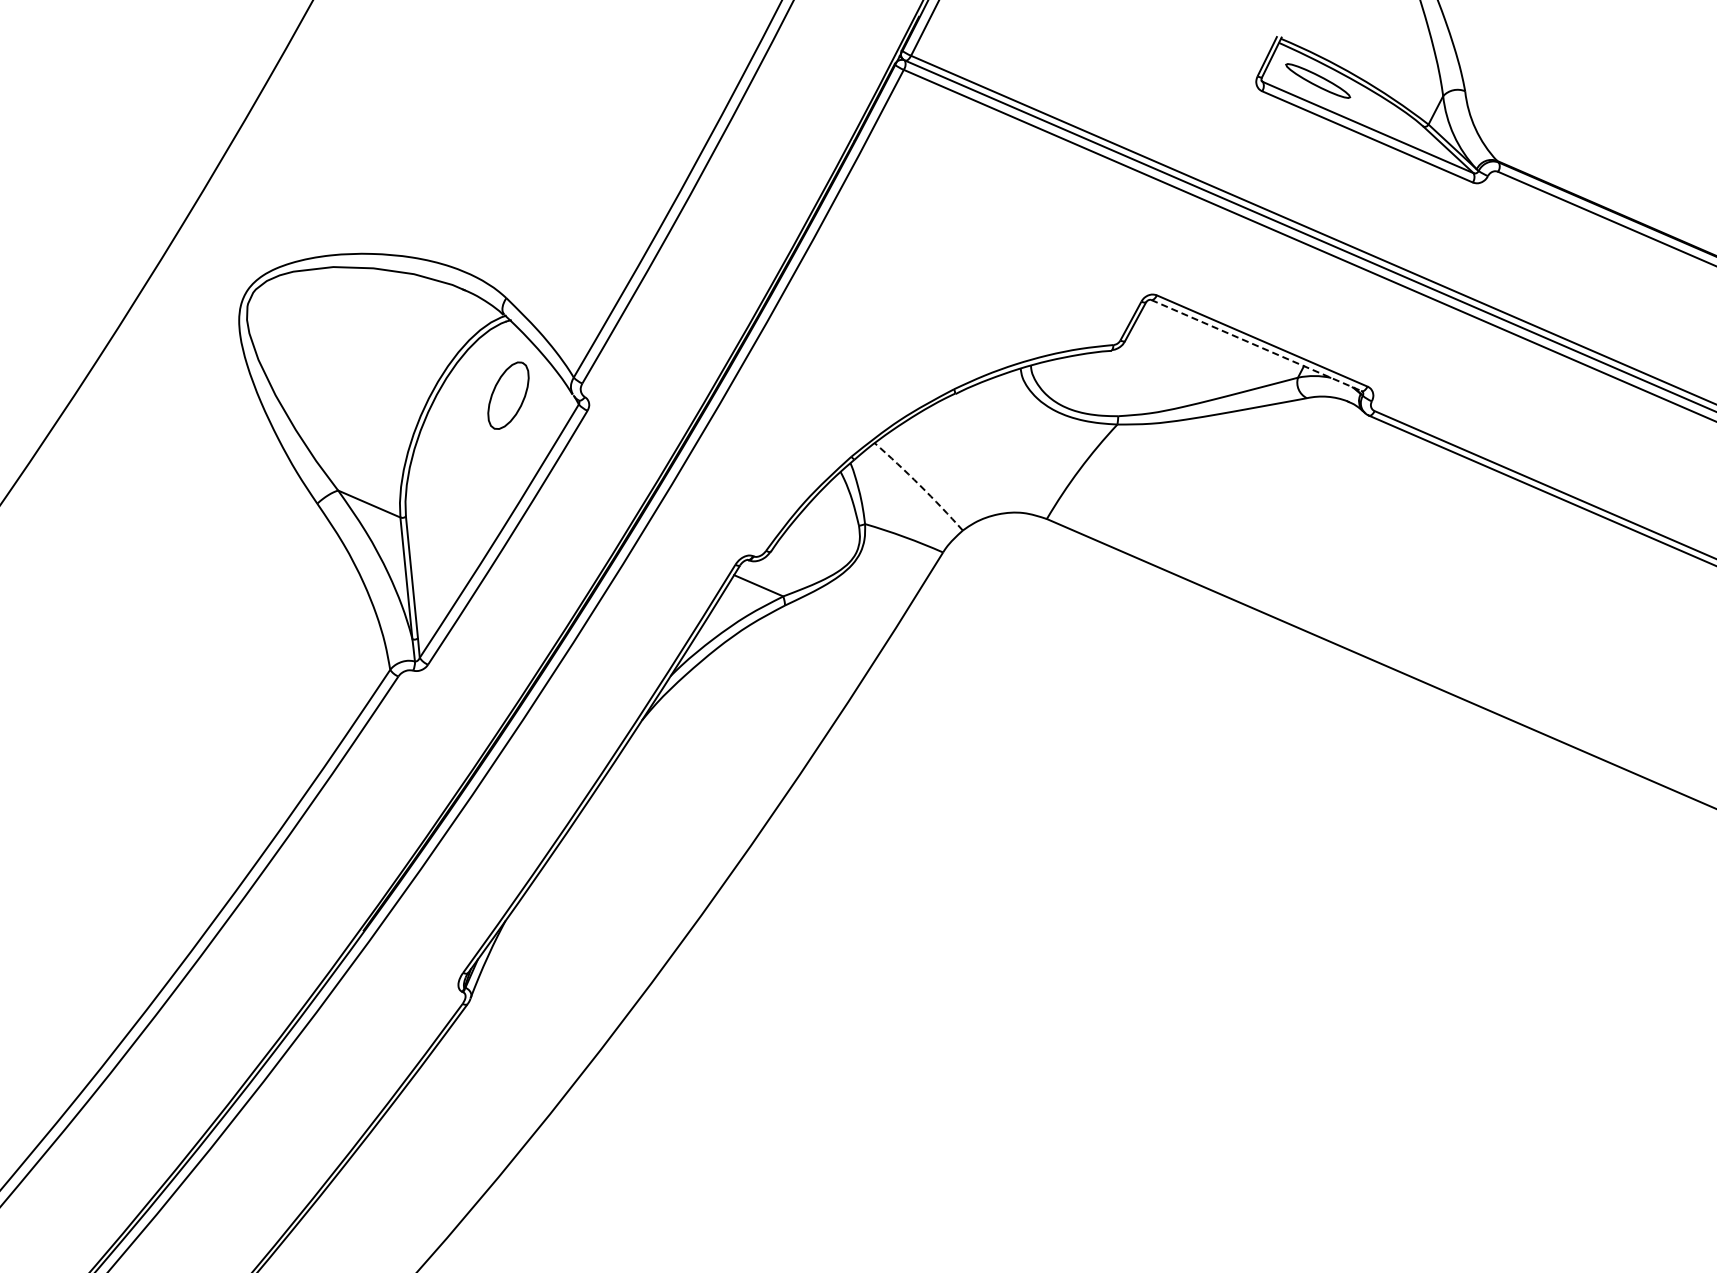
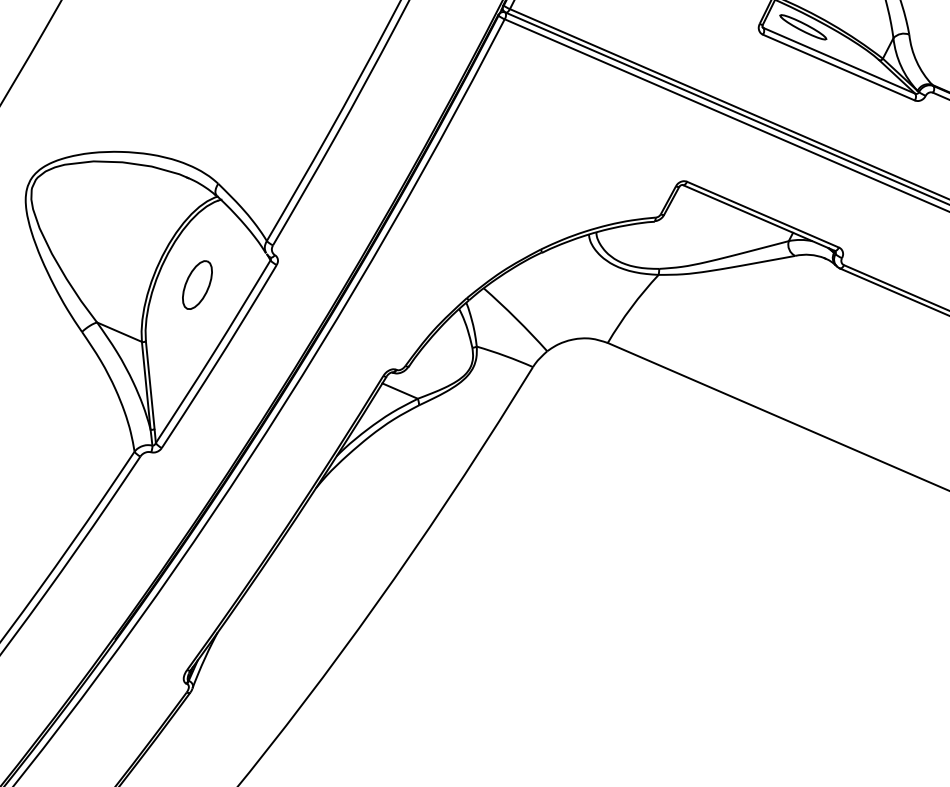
line: (1256, 345) -> (758, 217), dashed -> solid
part: (508, 395) -> (197, 284), moved
arc: (919, 485) -> (516, 318), dashed -> solid

